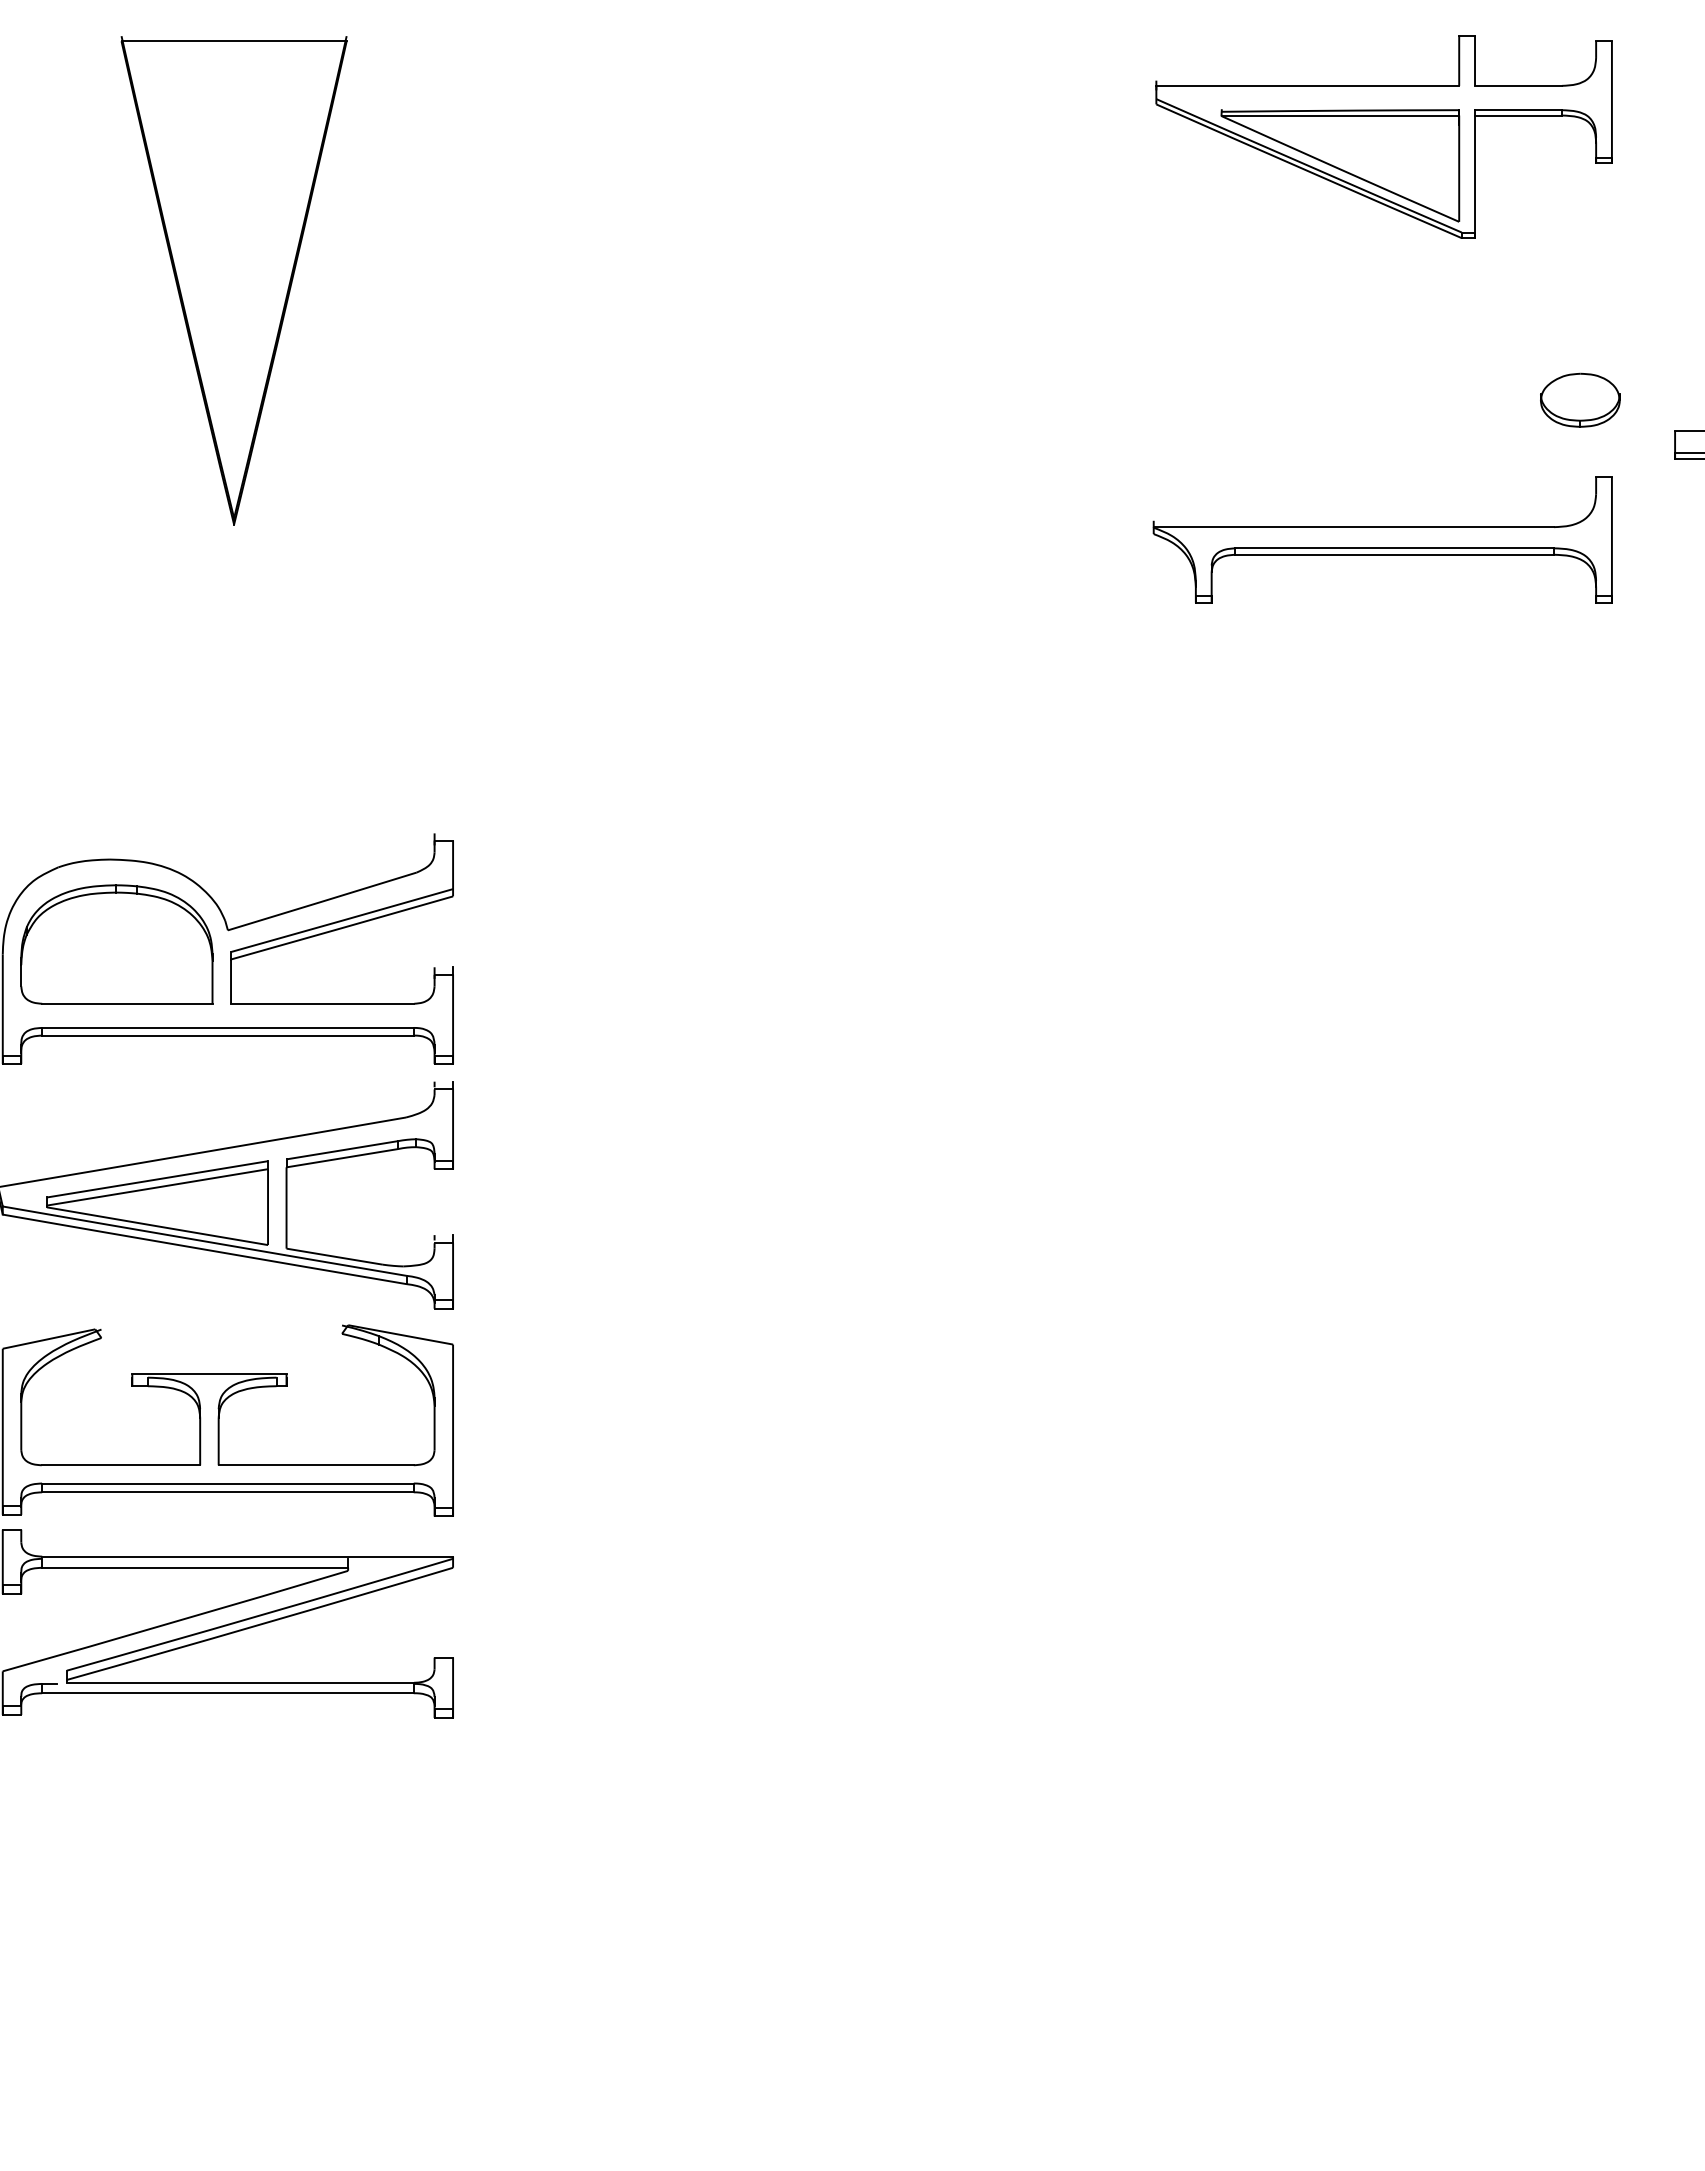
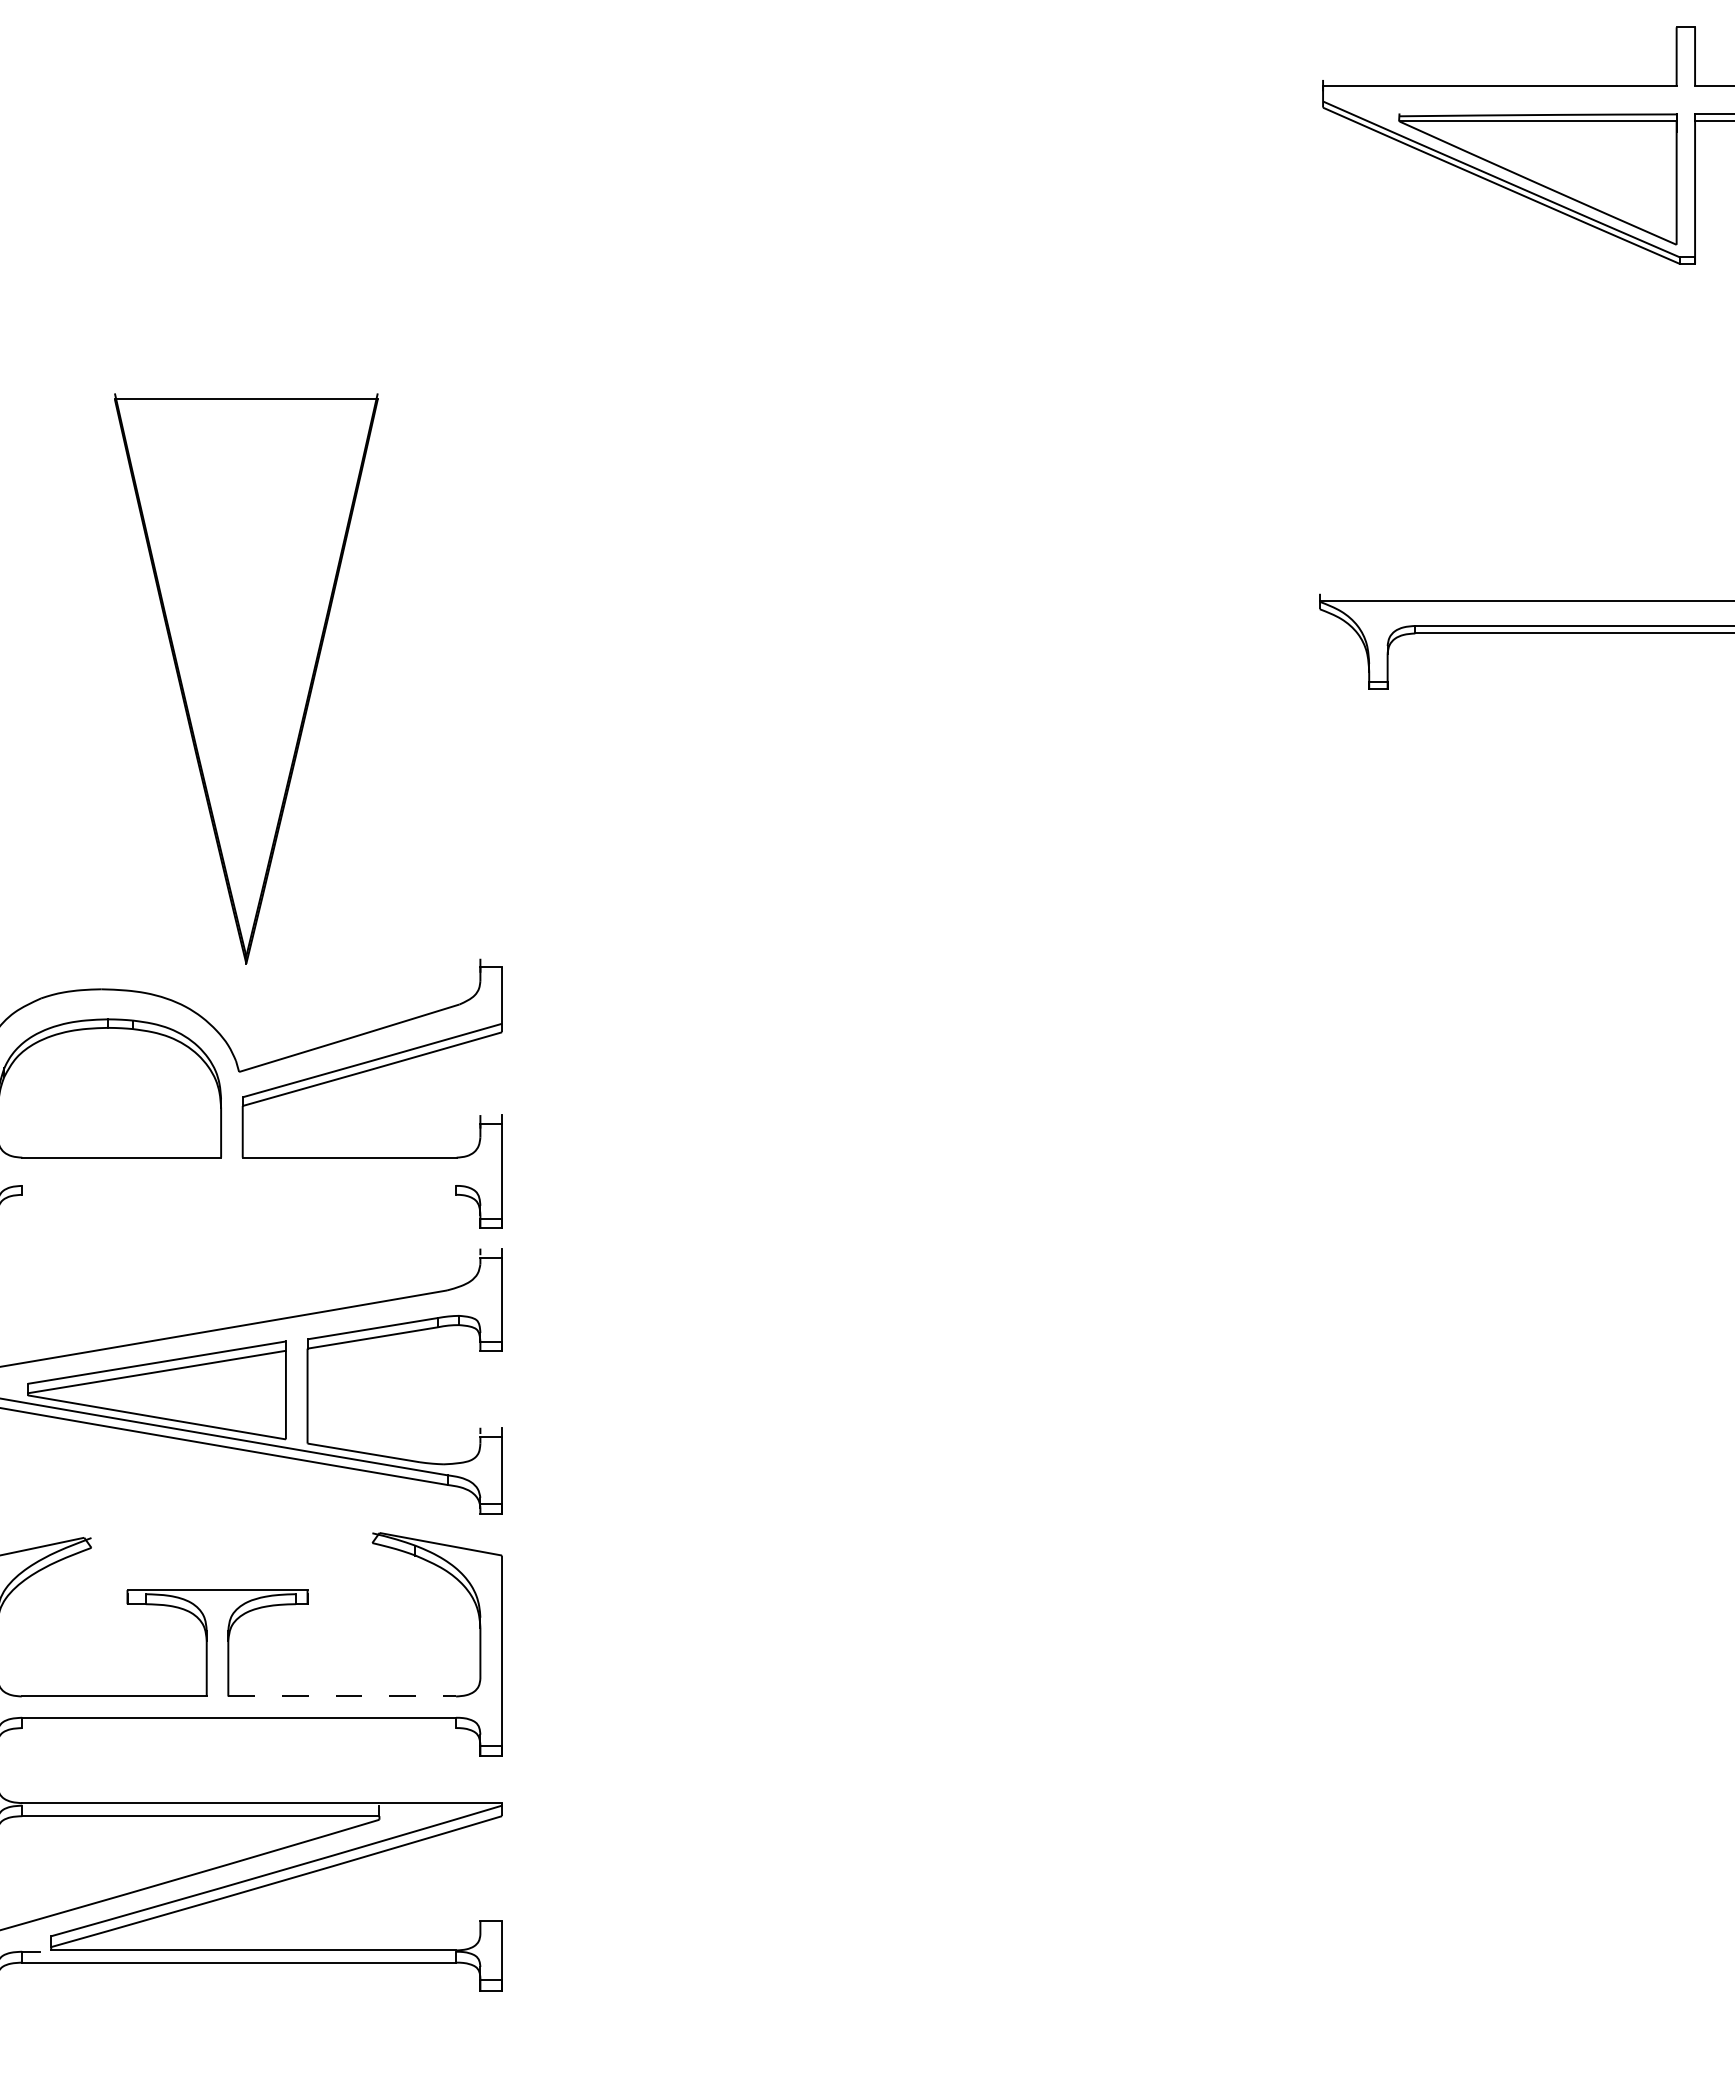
part: (233, 280) -> (245, 678), moved
line: (227, 1027) -> (238, 1185), removed
line: (227, 1035) -> (238, 1194), removed
line: (316, 1465) -> (342, 1696), solid -> dashed
line: (227, 1492) -> (238, 1728), removed

